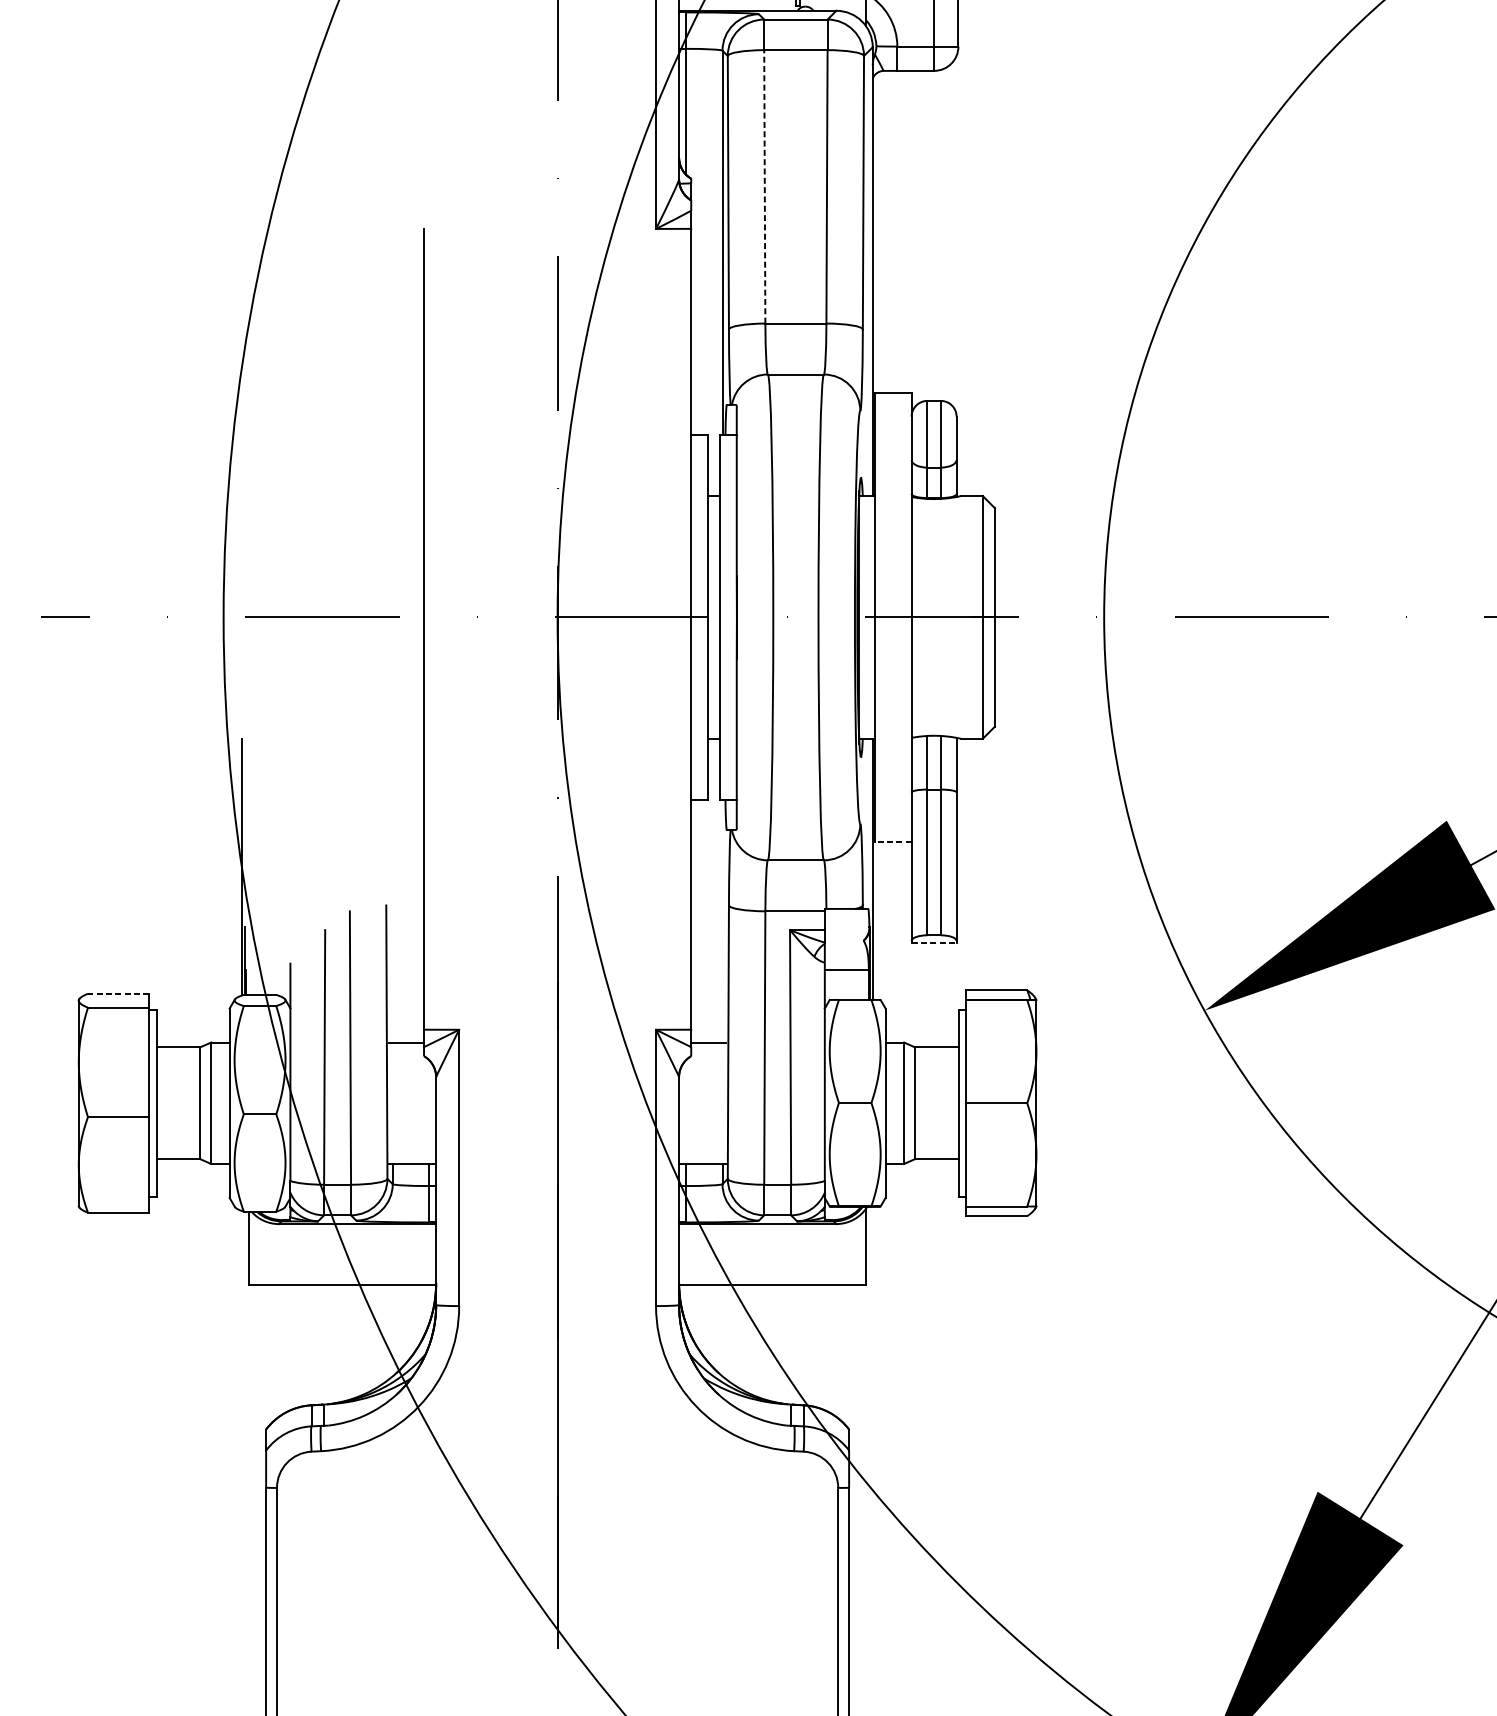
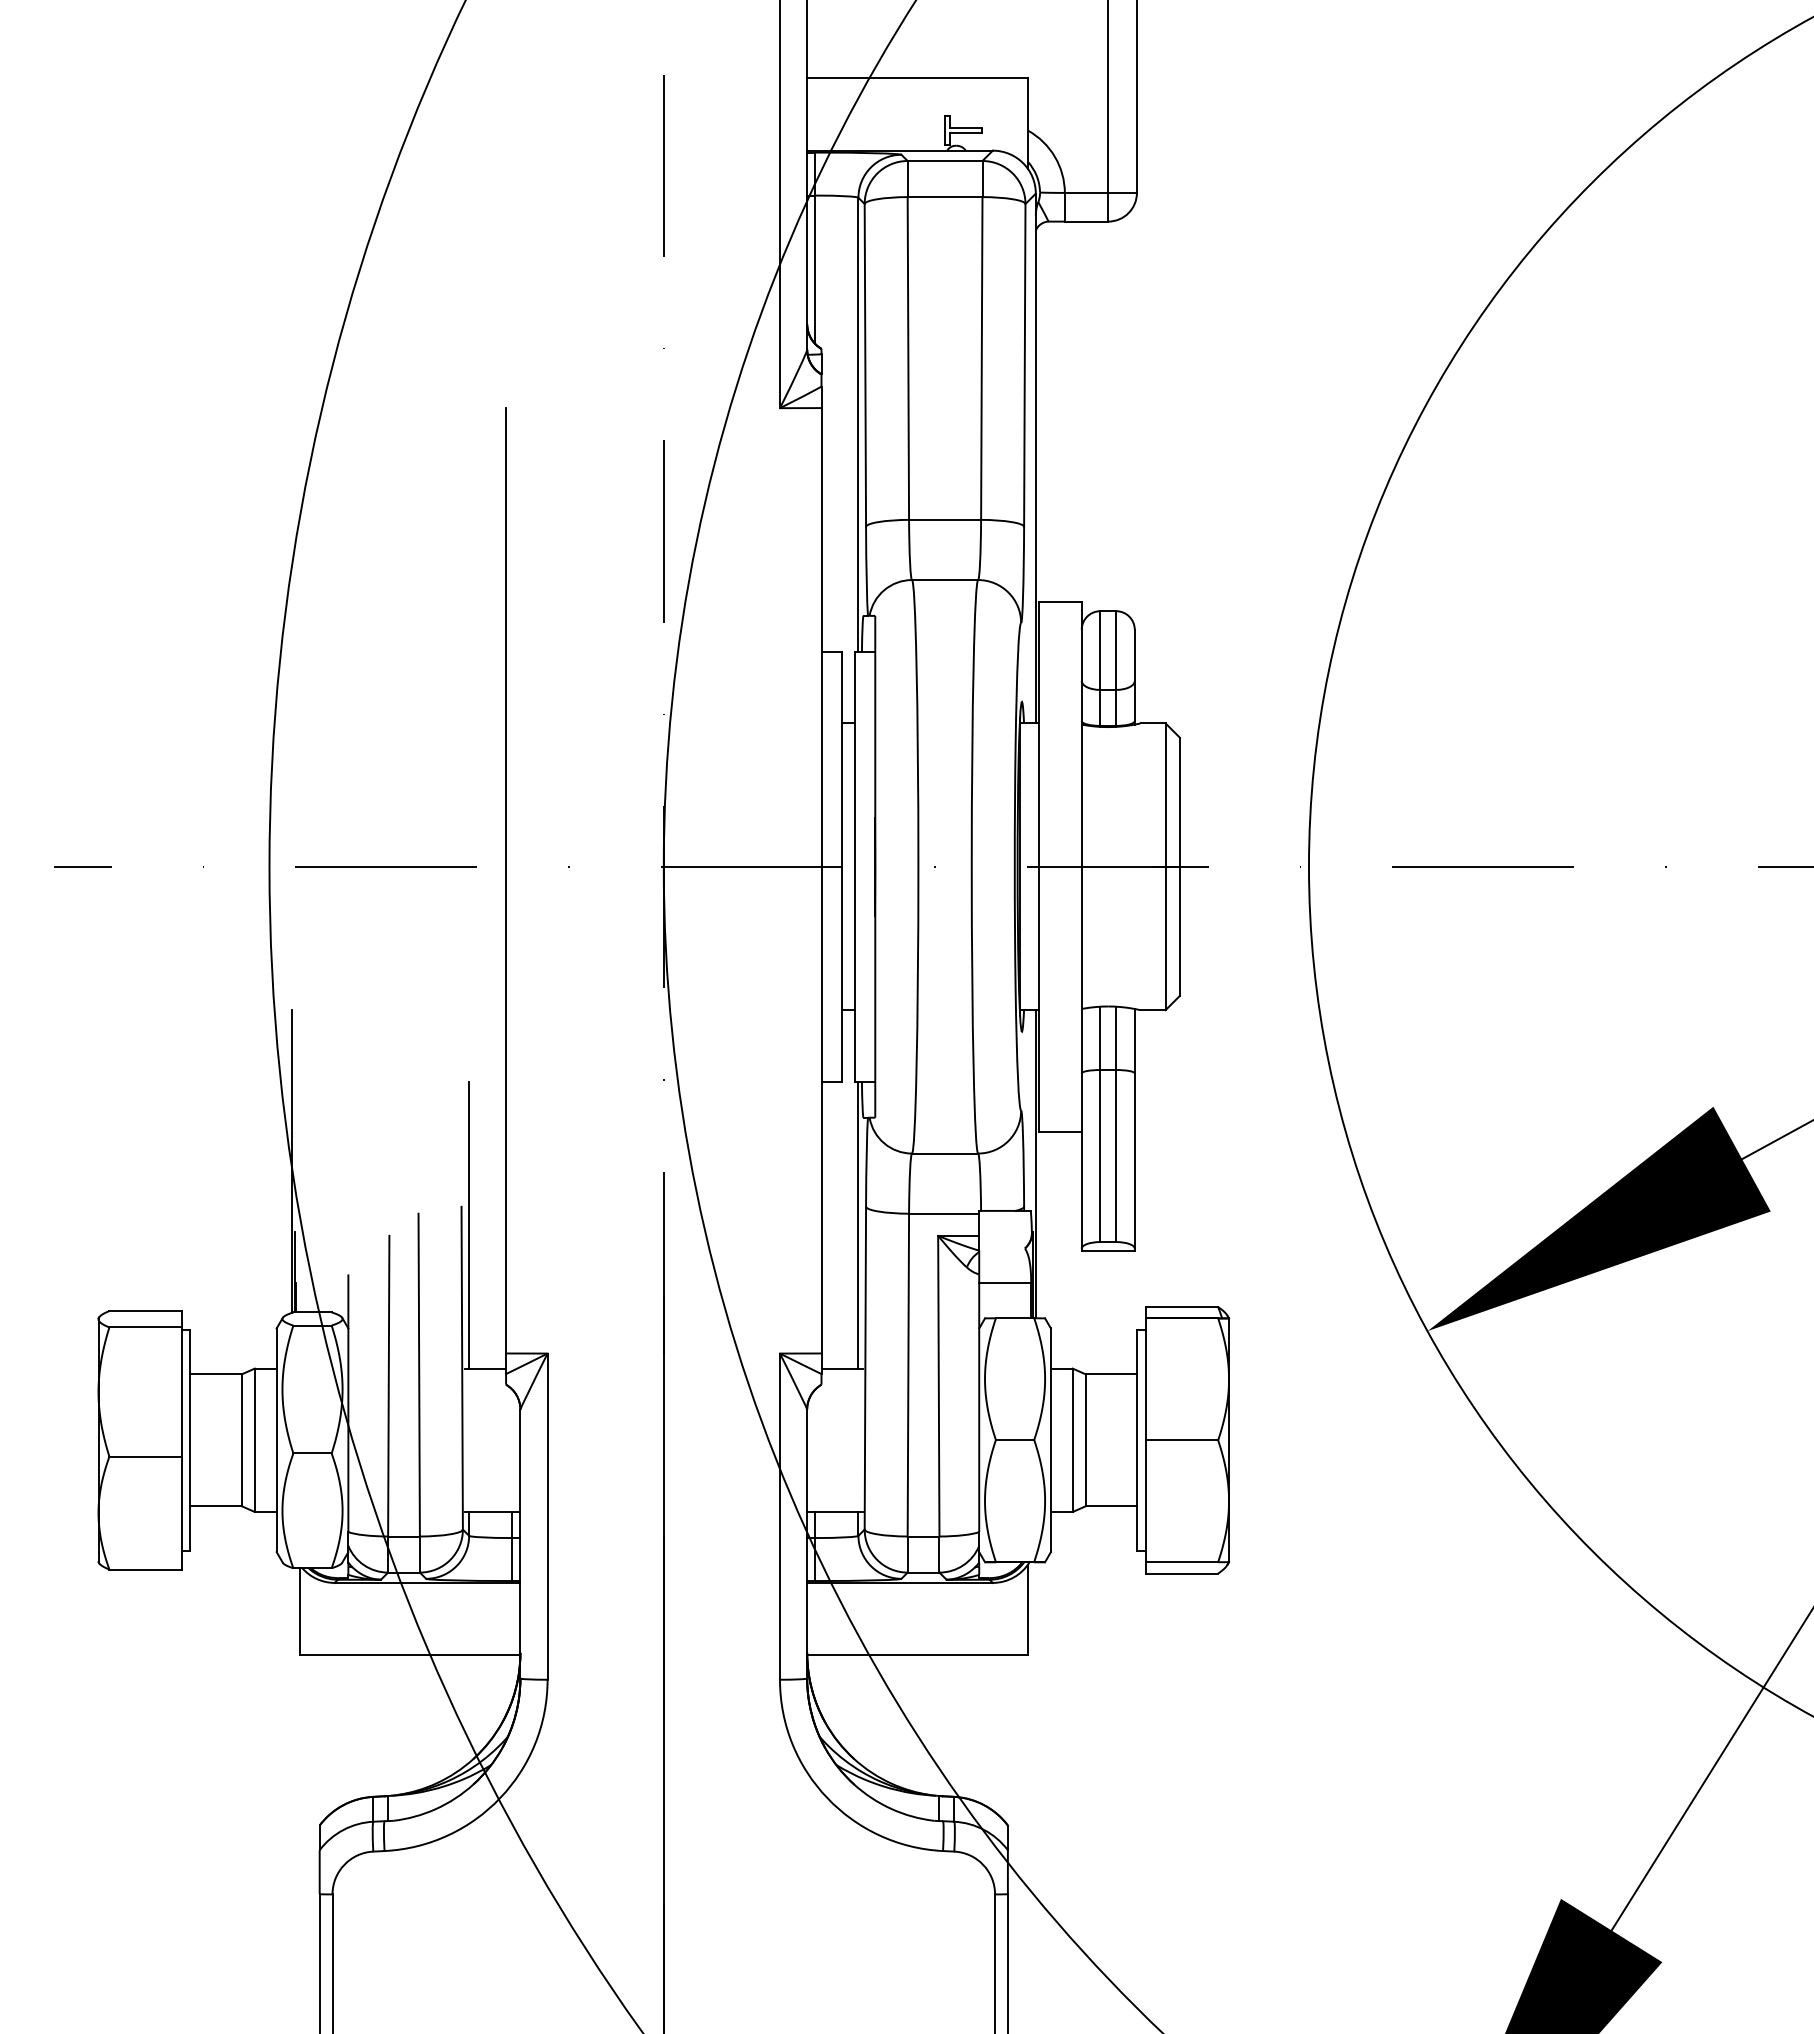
line: (764, 186) -> (908, 357), dashed -> solid
line: (893, 842) -> (1060, 1132), dashed -> solid
line: (393, 920) -> (469, 1224), added
line: (722, 920) -> (858, 1224), added
line: (934, 942) -> (1108, 1250), dashed -> solid
line: (118, 994) -> (145, 1311), dashed -> solid

